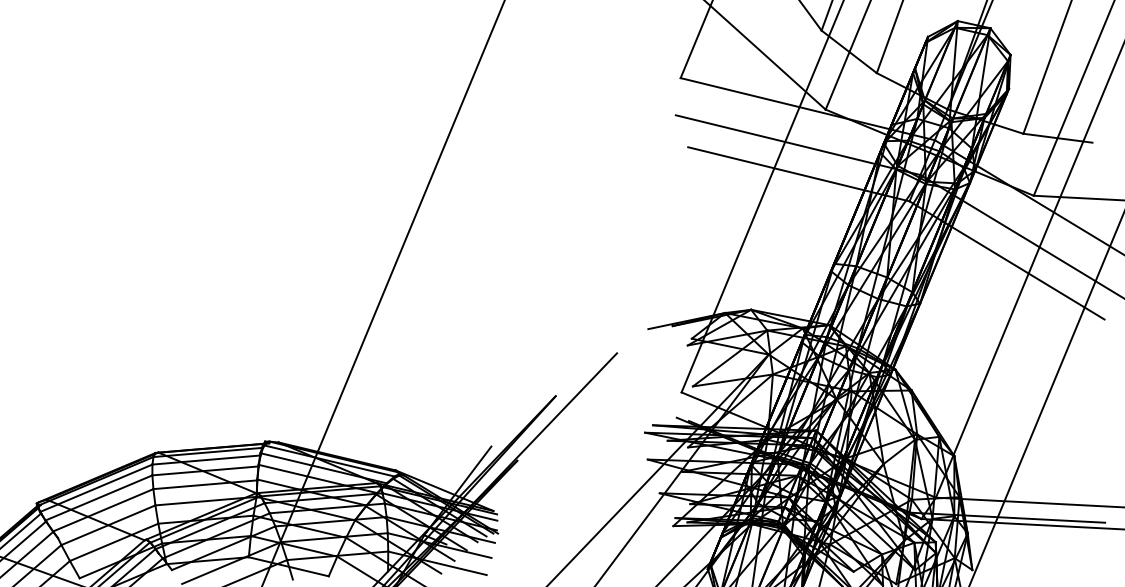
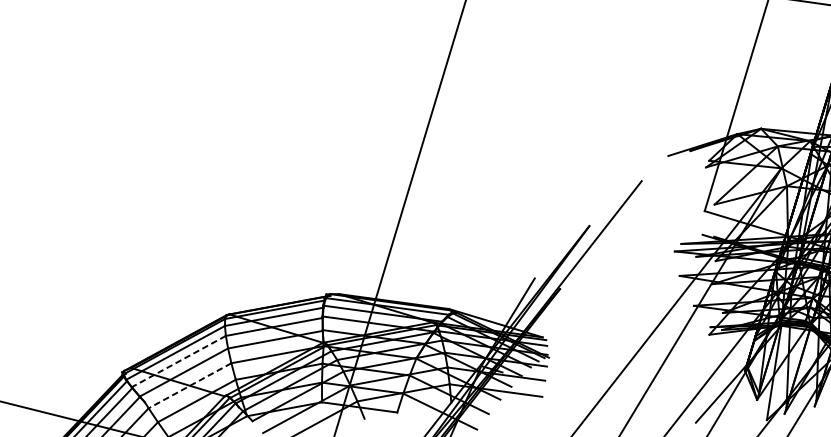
line: (98, 498) -> (178, 362), solid -> dashed
line: (108, 525) -> (190, 386), solid -> dashed

